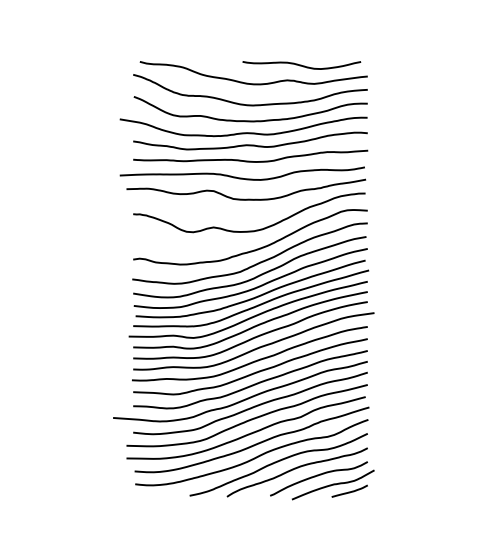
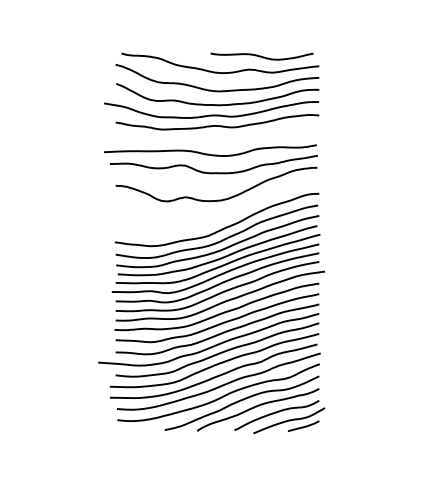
curve: (250, 160) -> (217, 139), removed
curve: (256, 248) -> (222, 215), removed

